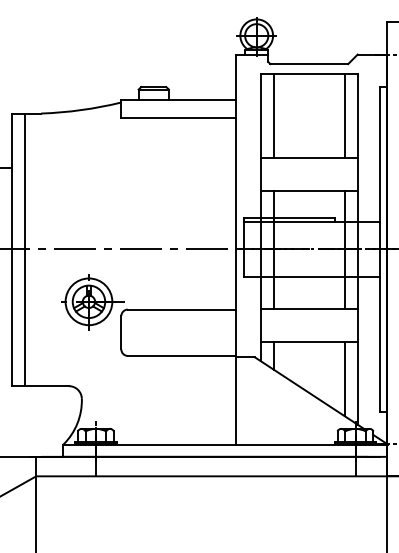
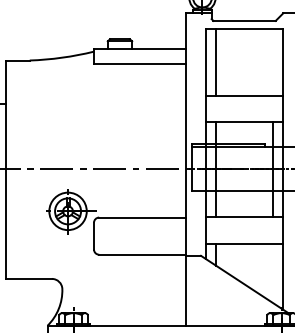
line: (344, 115) -> (272, 62), removed
line: (25, 249) -> (17, 169), removed
line: (344, 378) -> (272, 272), removed

